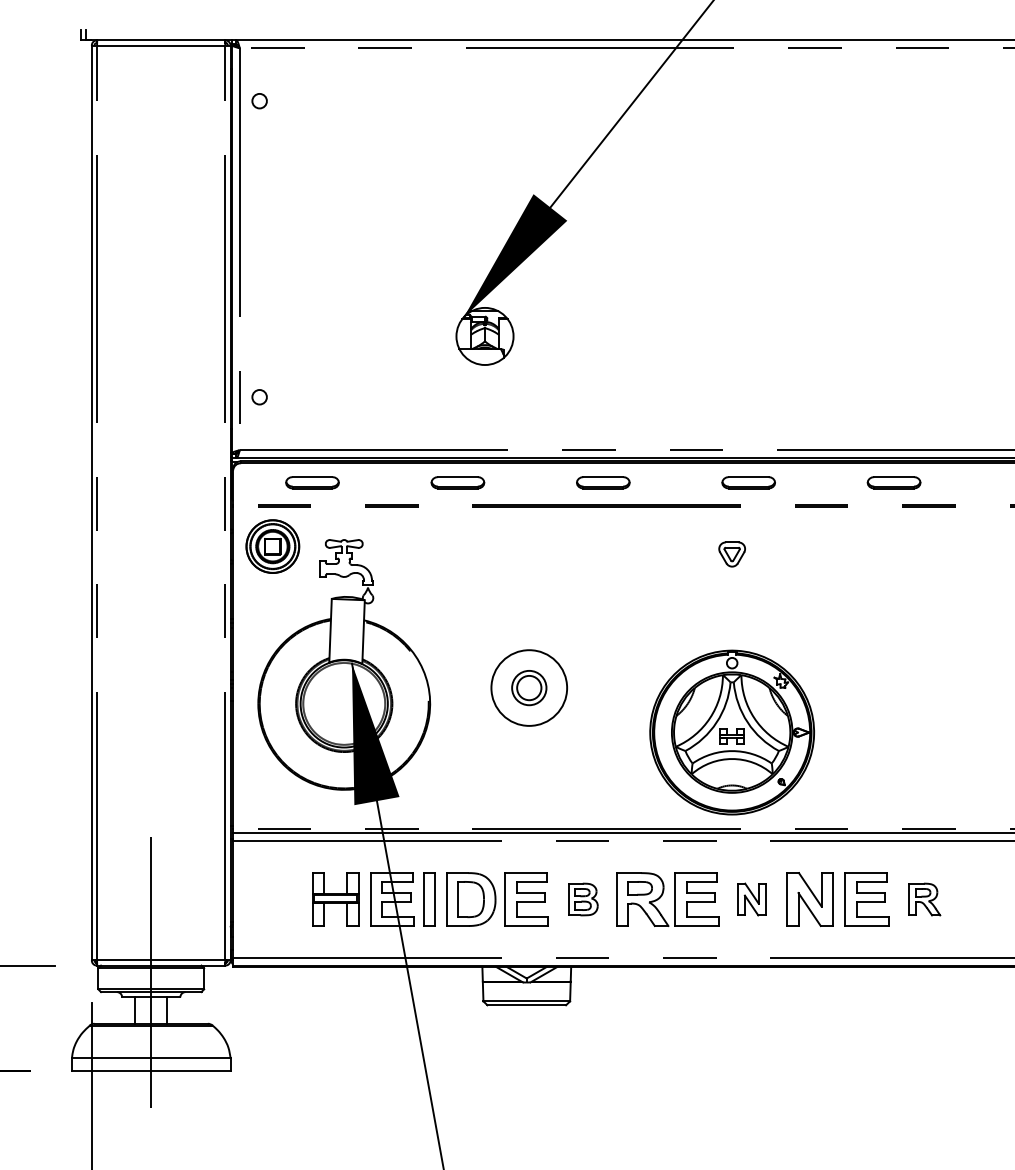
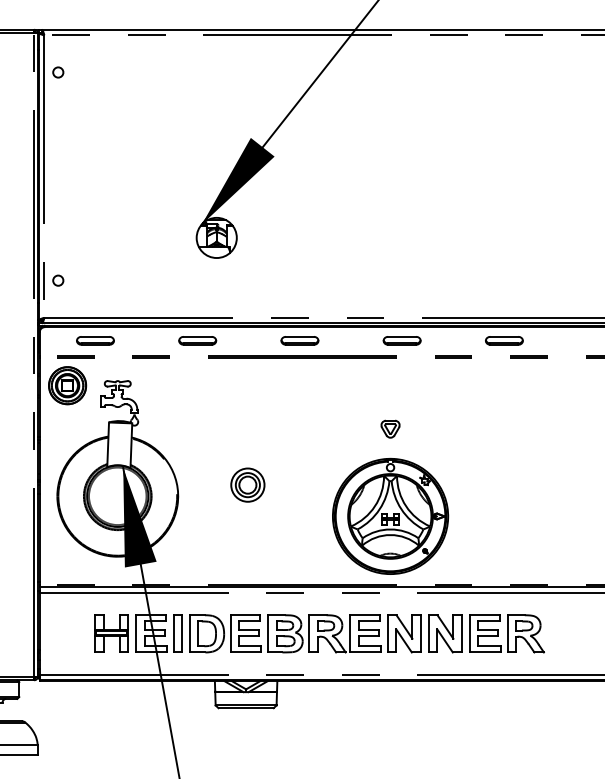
part: (731, 554) -> (390, 429), moved
circle: (528, 687) -> (247, 484), size x0.62
part: (583, 899) -> (286, 633), size x1.67
part: (751, 899) -> (404, 633), size x1.67
part: (924, 899) -> (525, 633), size x1.67

